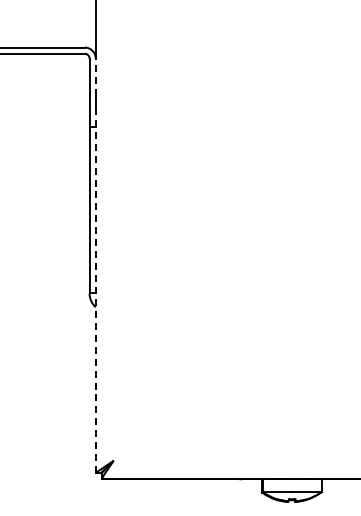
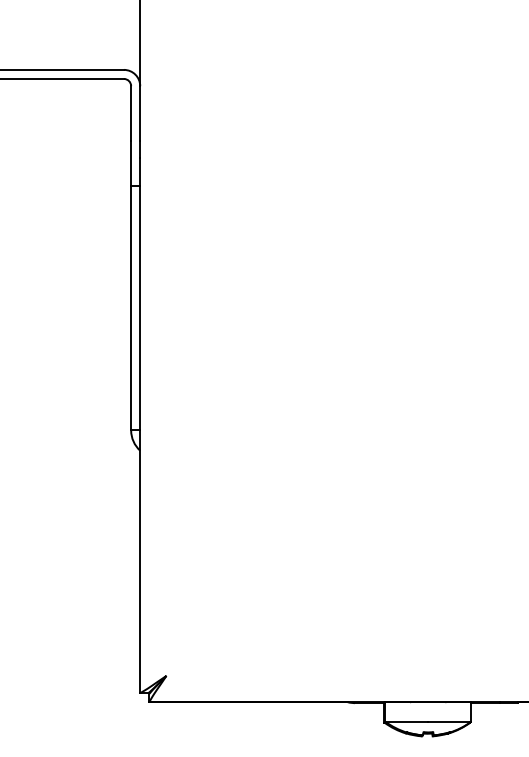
line: (95, 77) -> (139, 113), dashed -> solid
line: (95, 290) -> (139, 426), dashed -> solid

